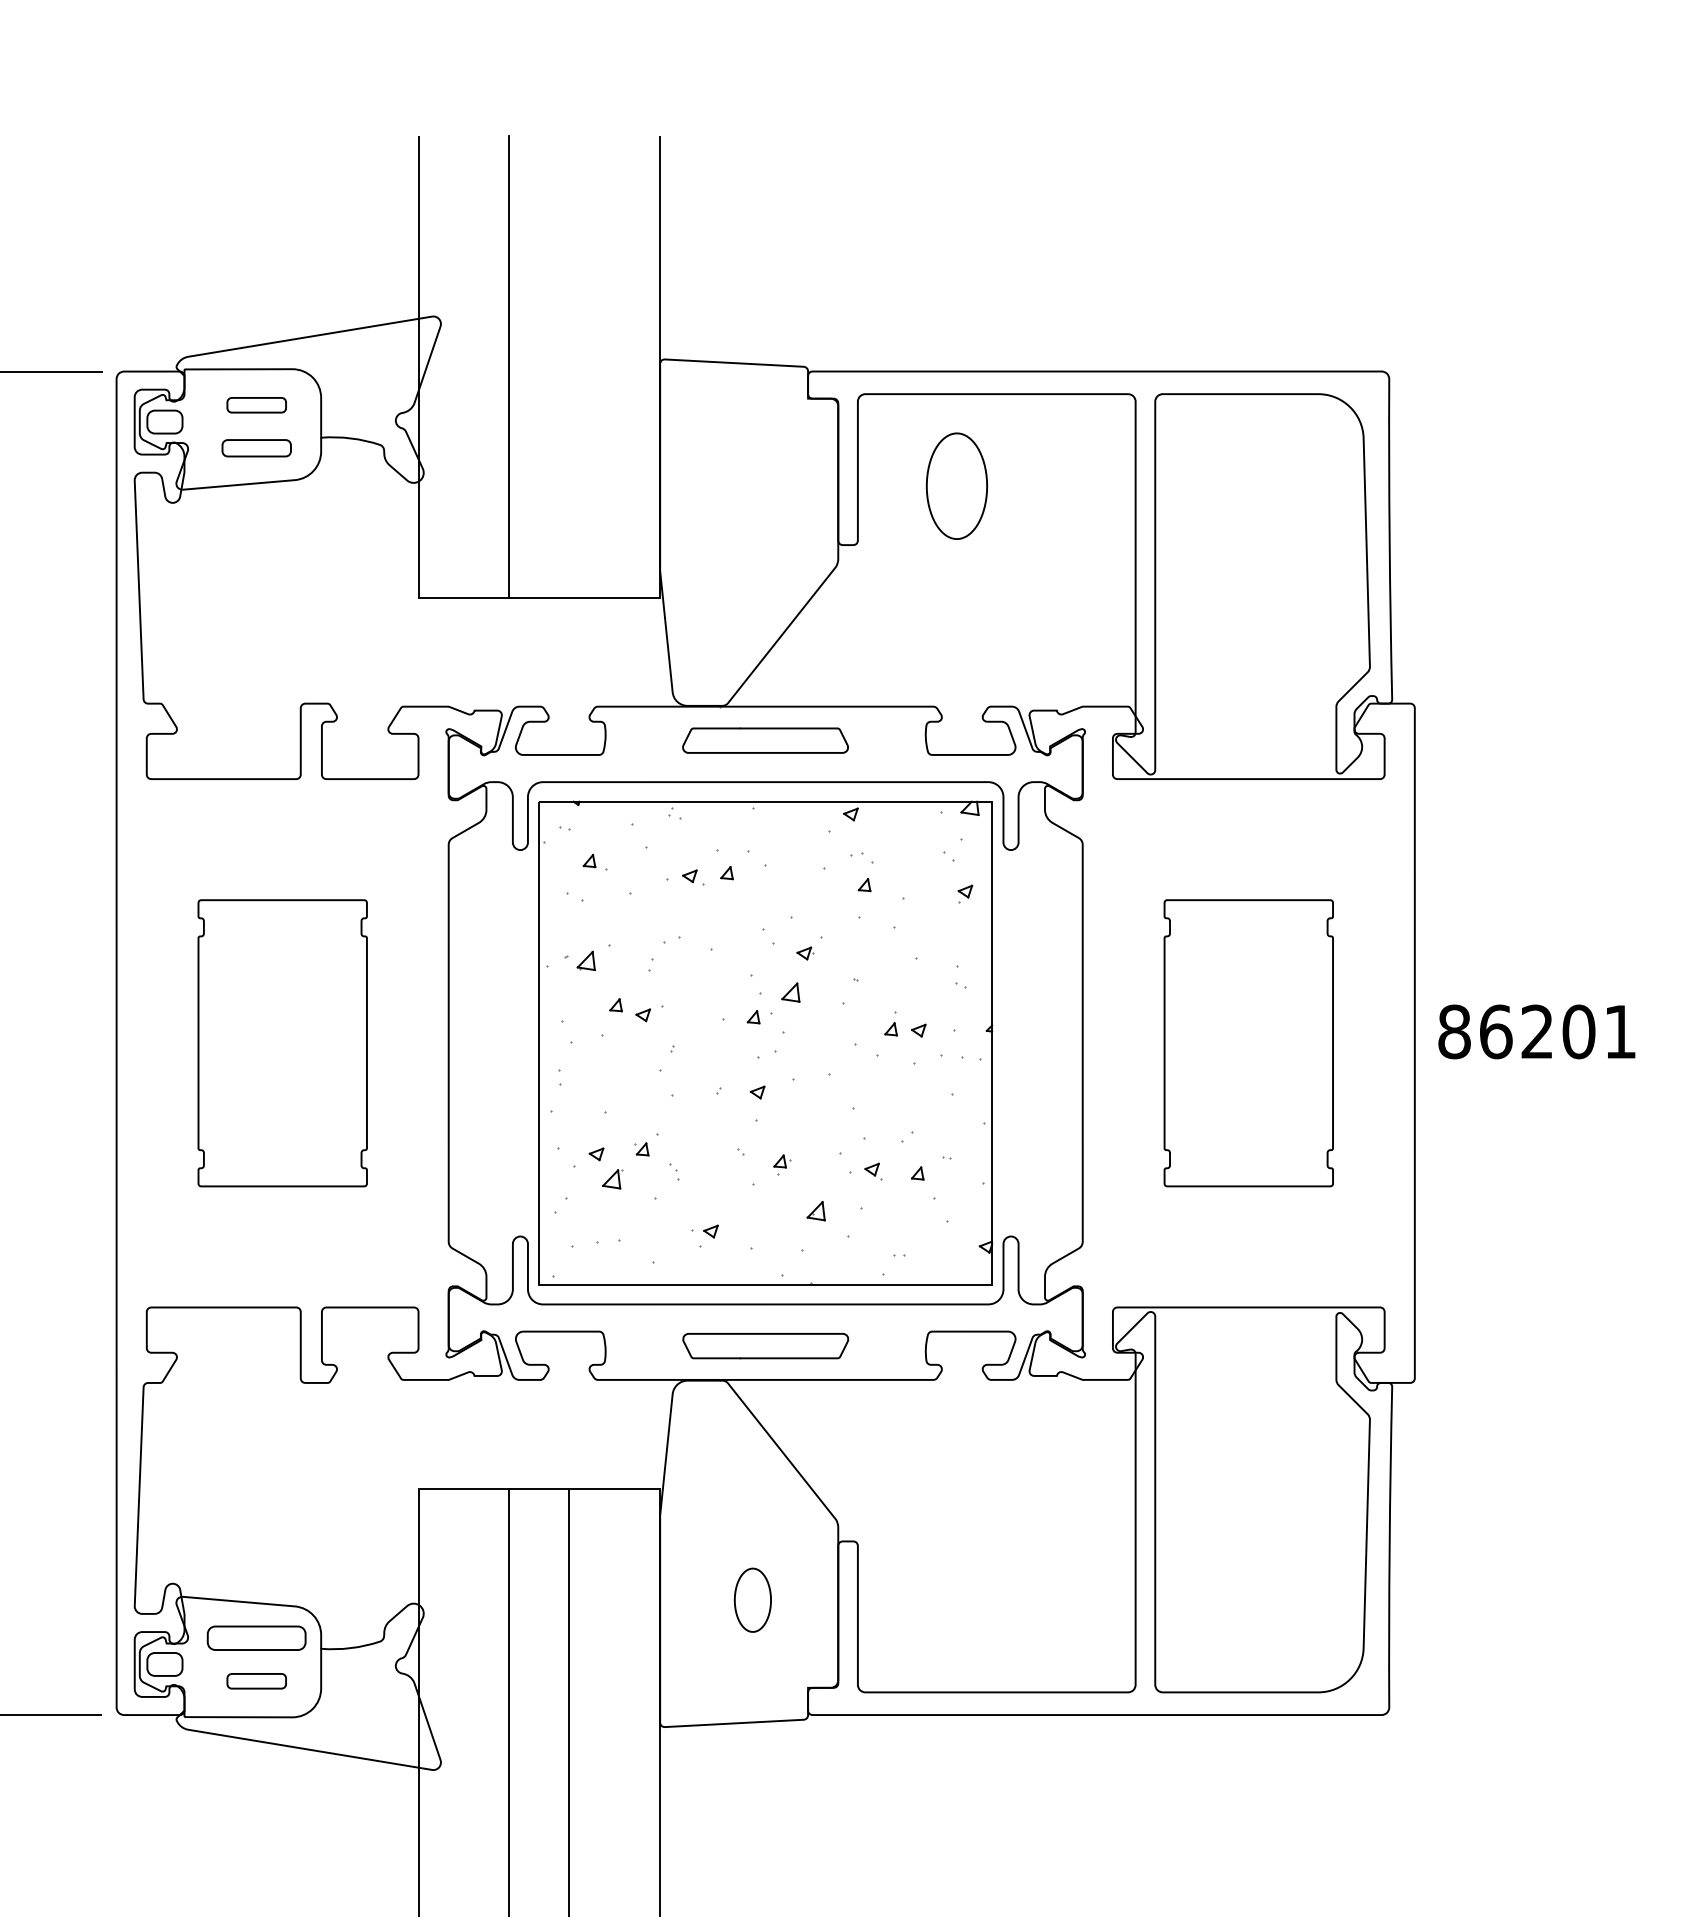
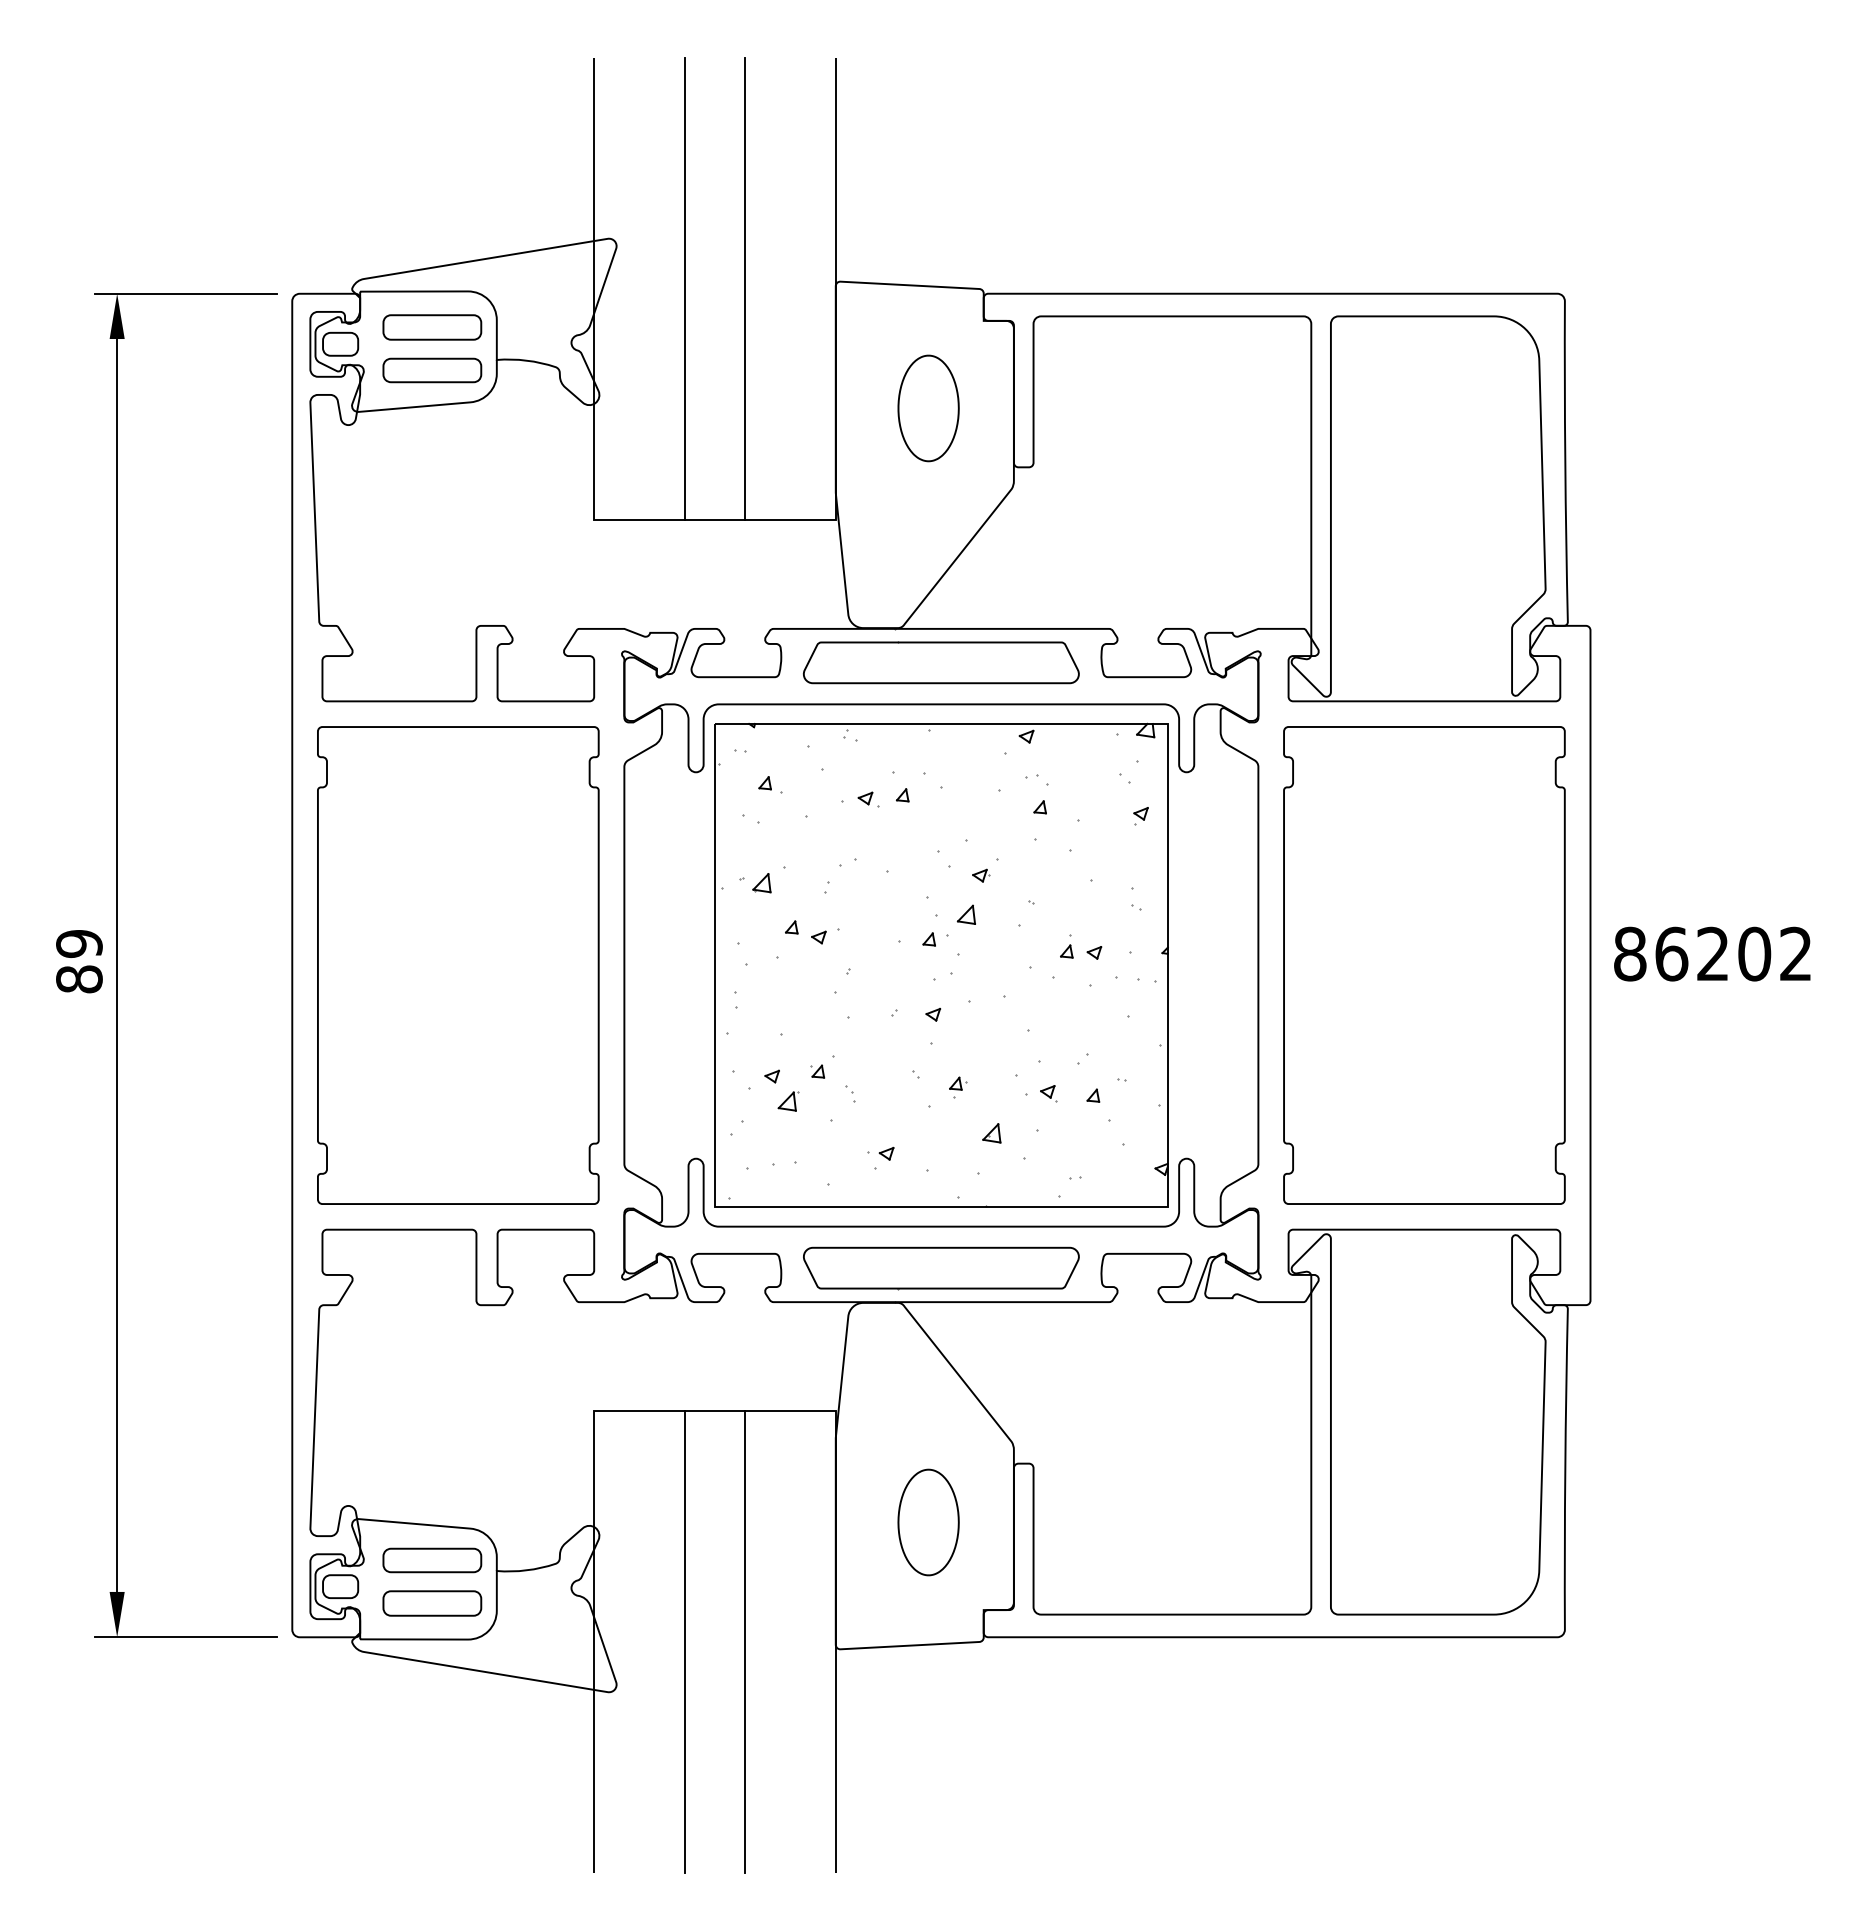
line: (569, 366) -> (745, 288), added
part: (256, 405) -> (432, 327), size x1.67
part: (256, 448) -> (432, 370), size x1.43
part: (956, 486) -> (928, 408), moved
part: (764, 740) -> (940, 662), size x1.67
text: (1619, 1031) -> (1795, 953), 86201 -> 86202
part: (282, 1043) -> (458, 965), size x1.67
part: (1248, 1043) -> (1424, 965), size x1.67
part: (765, 1346) -> (941, 1268), size x1.67
part: (752, 1600) -> (928, 1522), size x1.67
part: (256, 1681) -> (432, 1603), size x1.67

